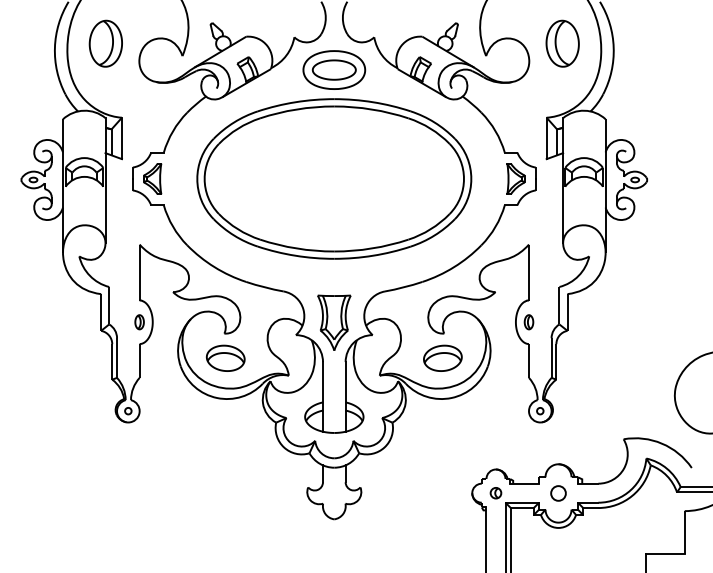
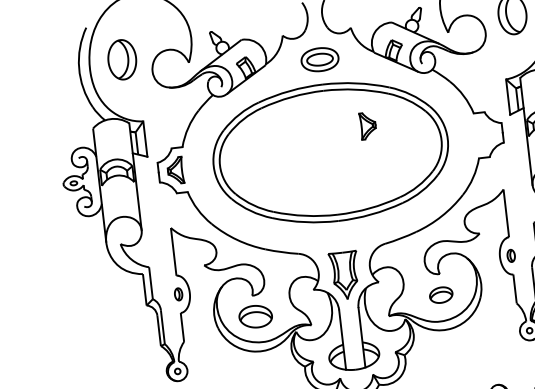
part: (334, 69) -> (320, 59), size x0.7
part: (515, 178) -> (367, 125), moved
part: (442, 357) -> (440, 294), size x0.7

